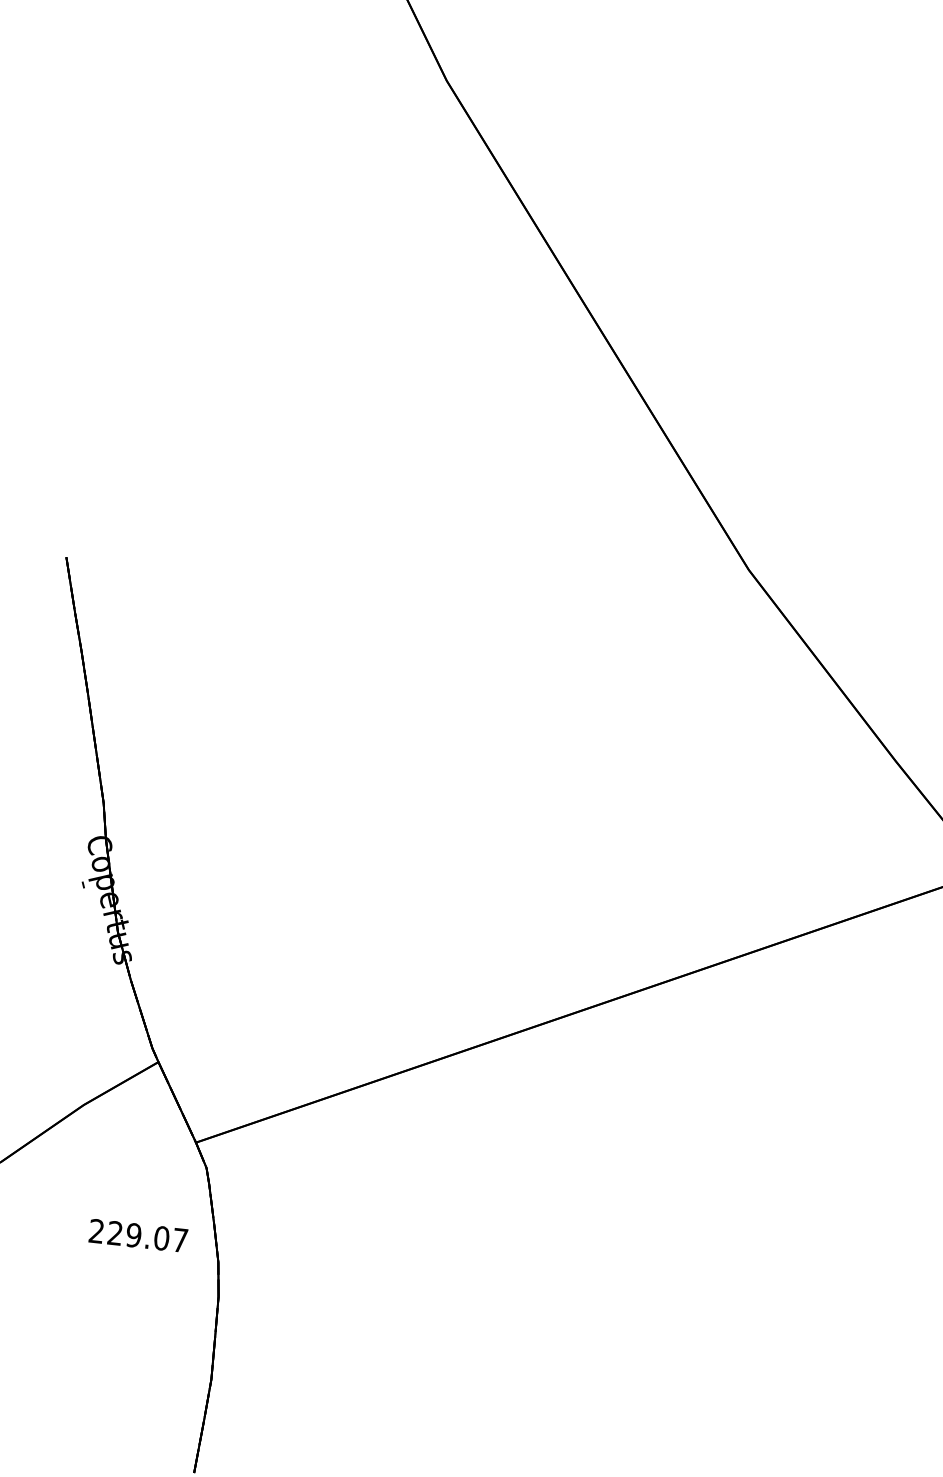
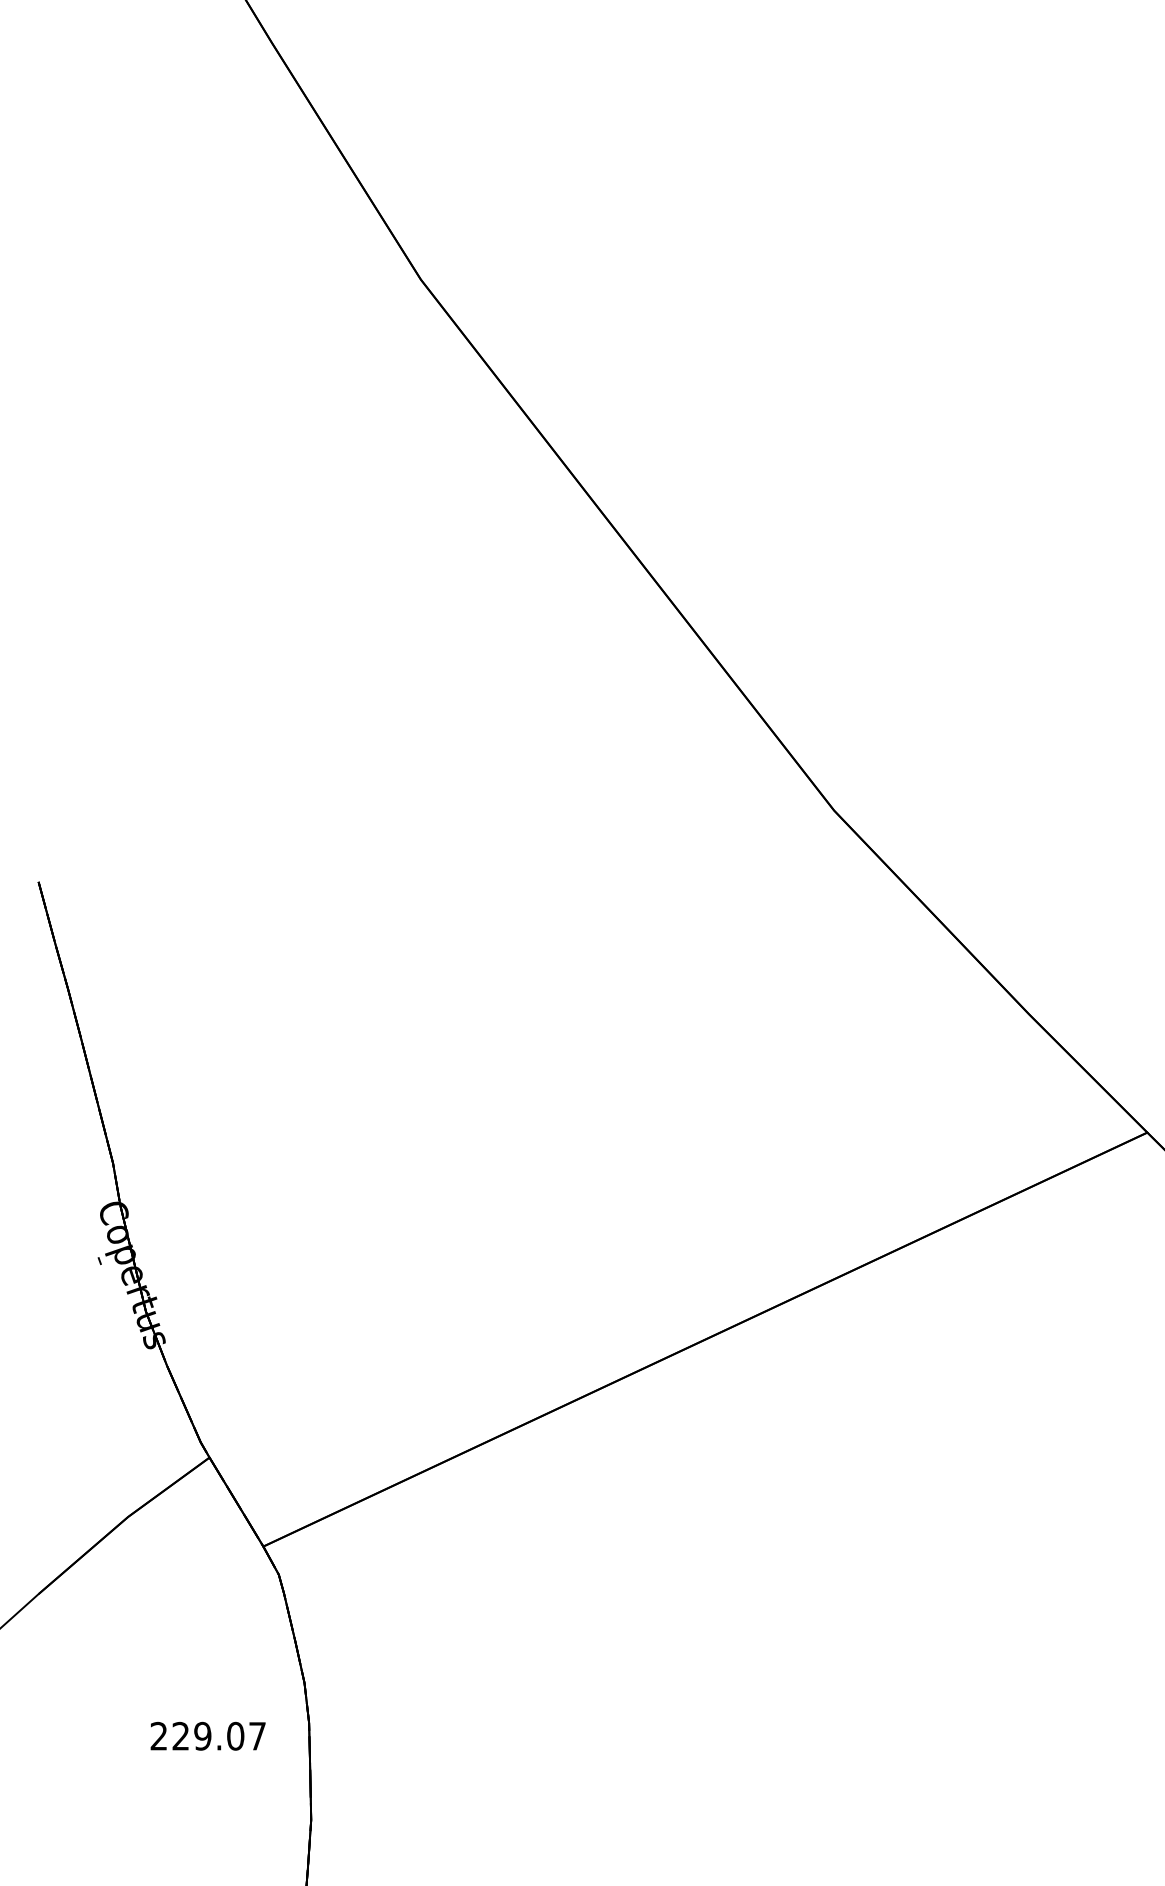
text: (137, 1235) -> (207, 1735), moved

